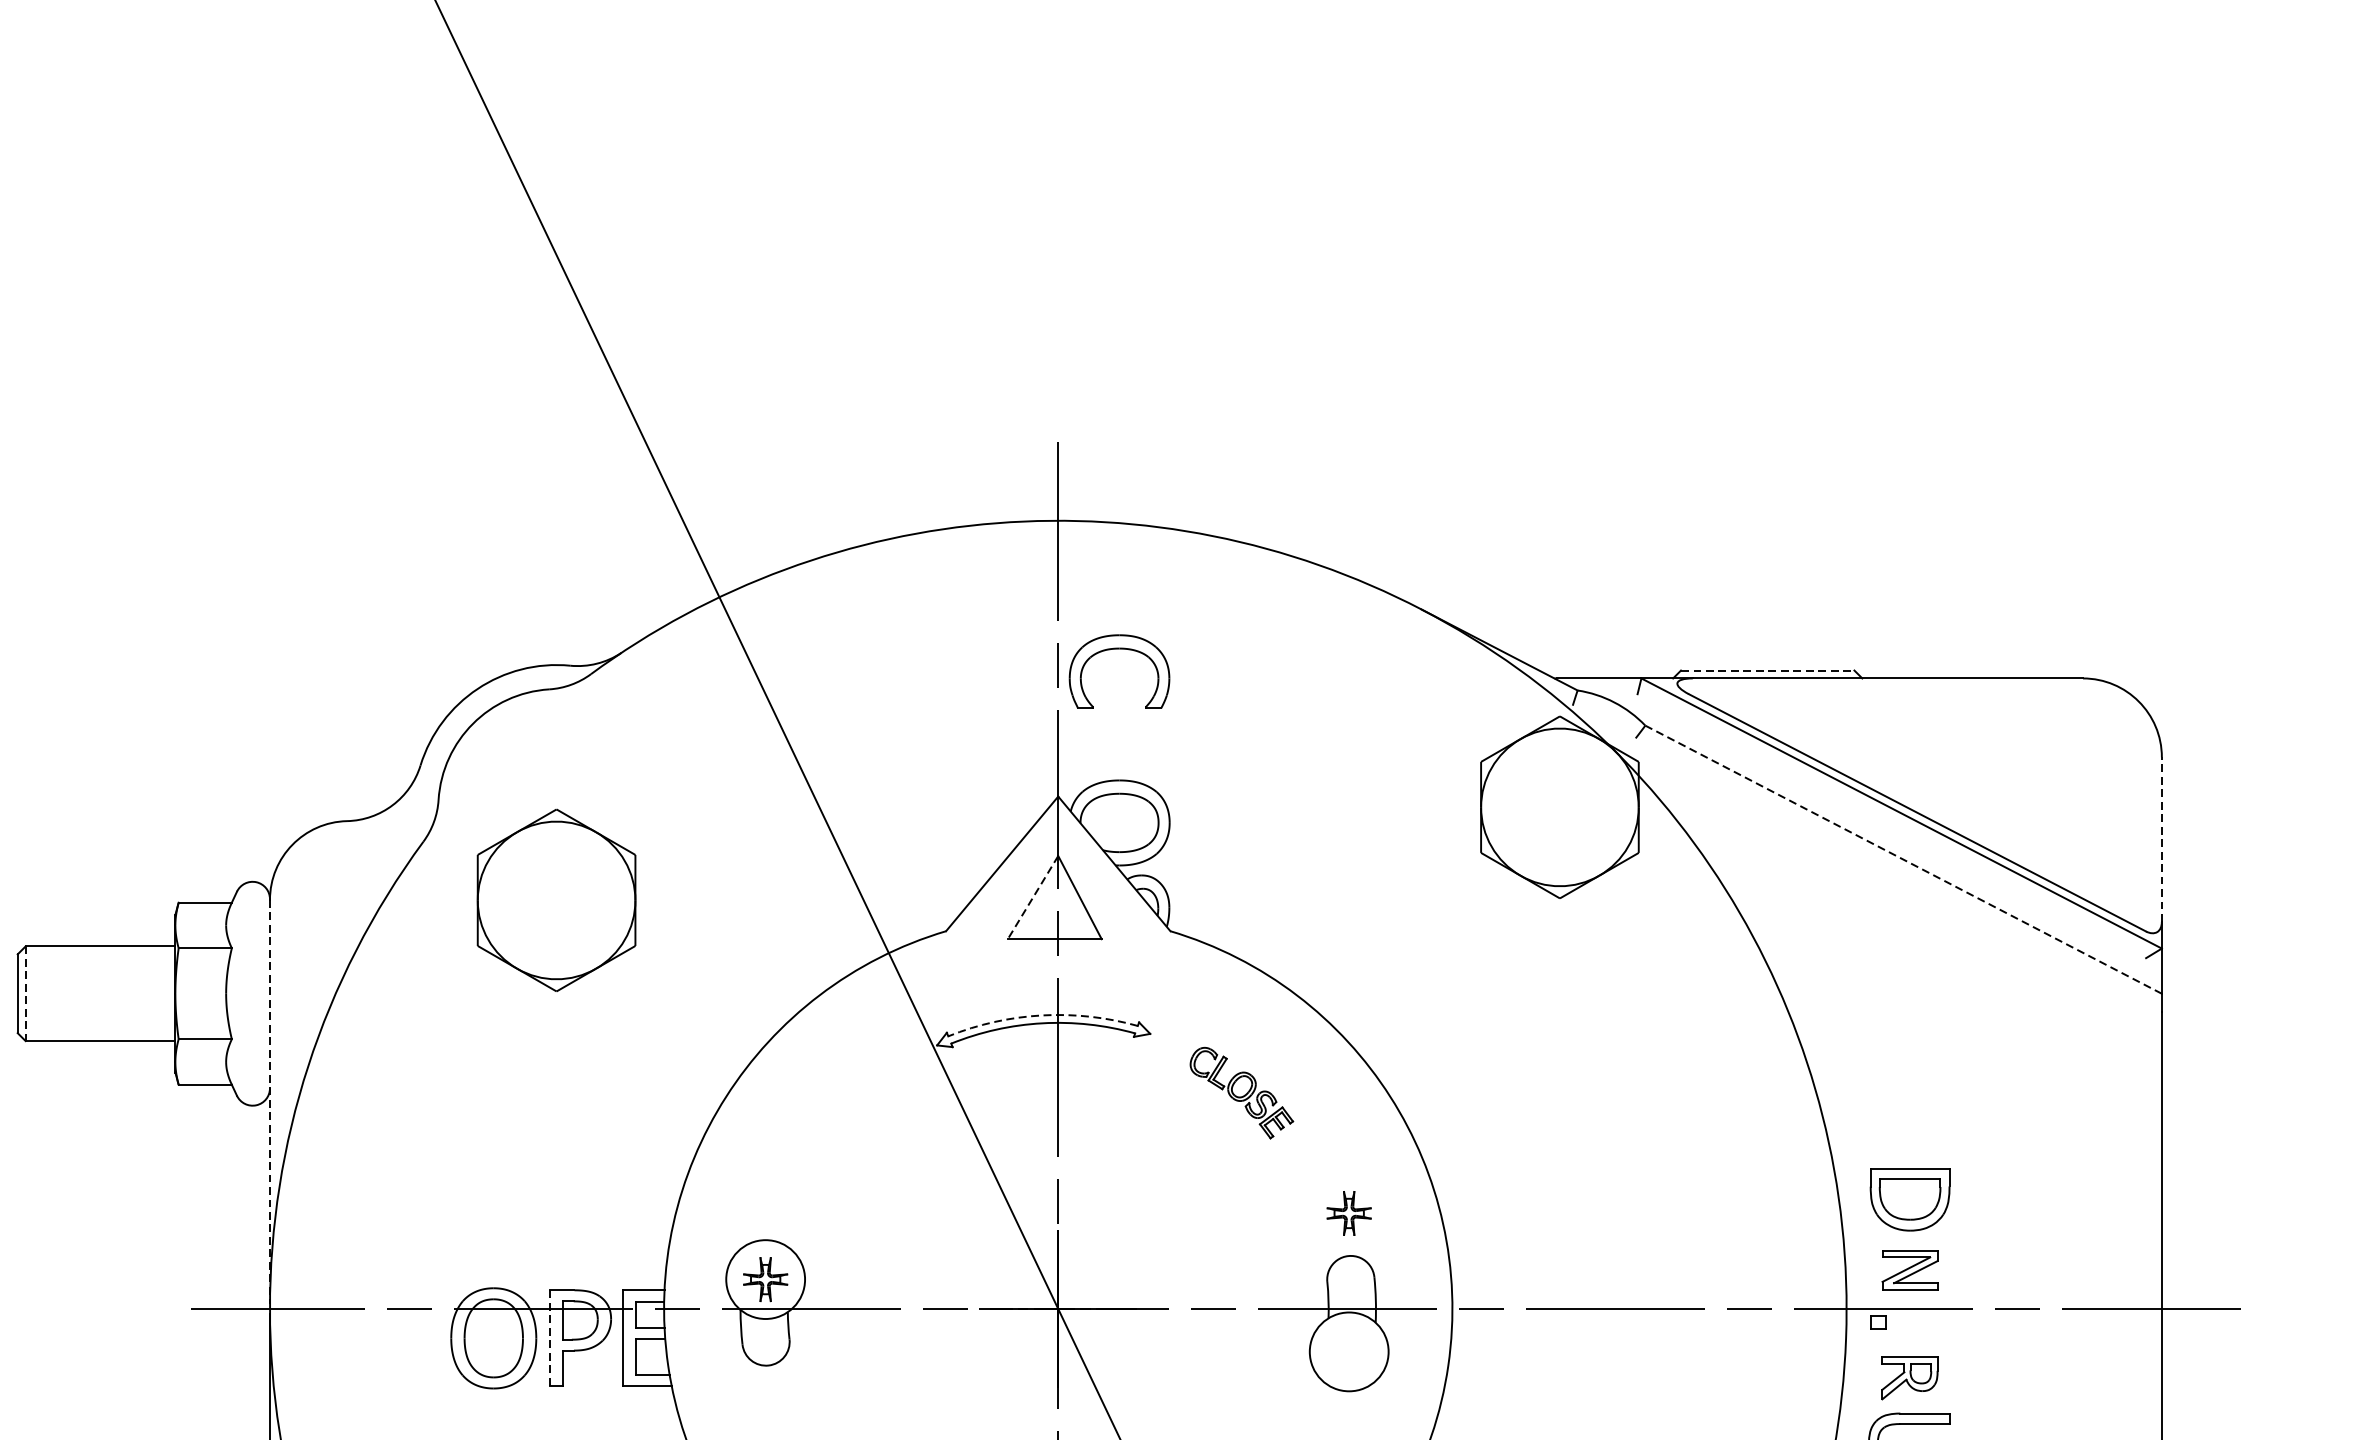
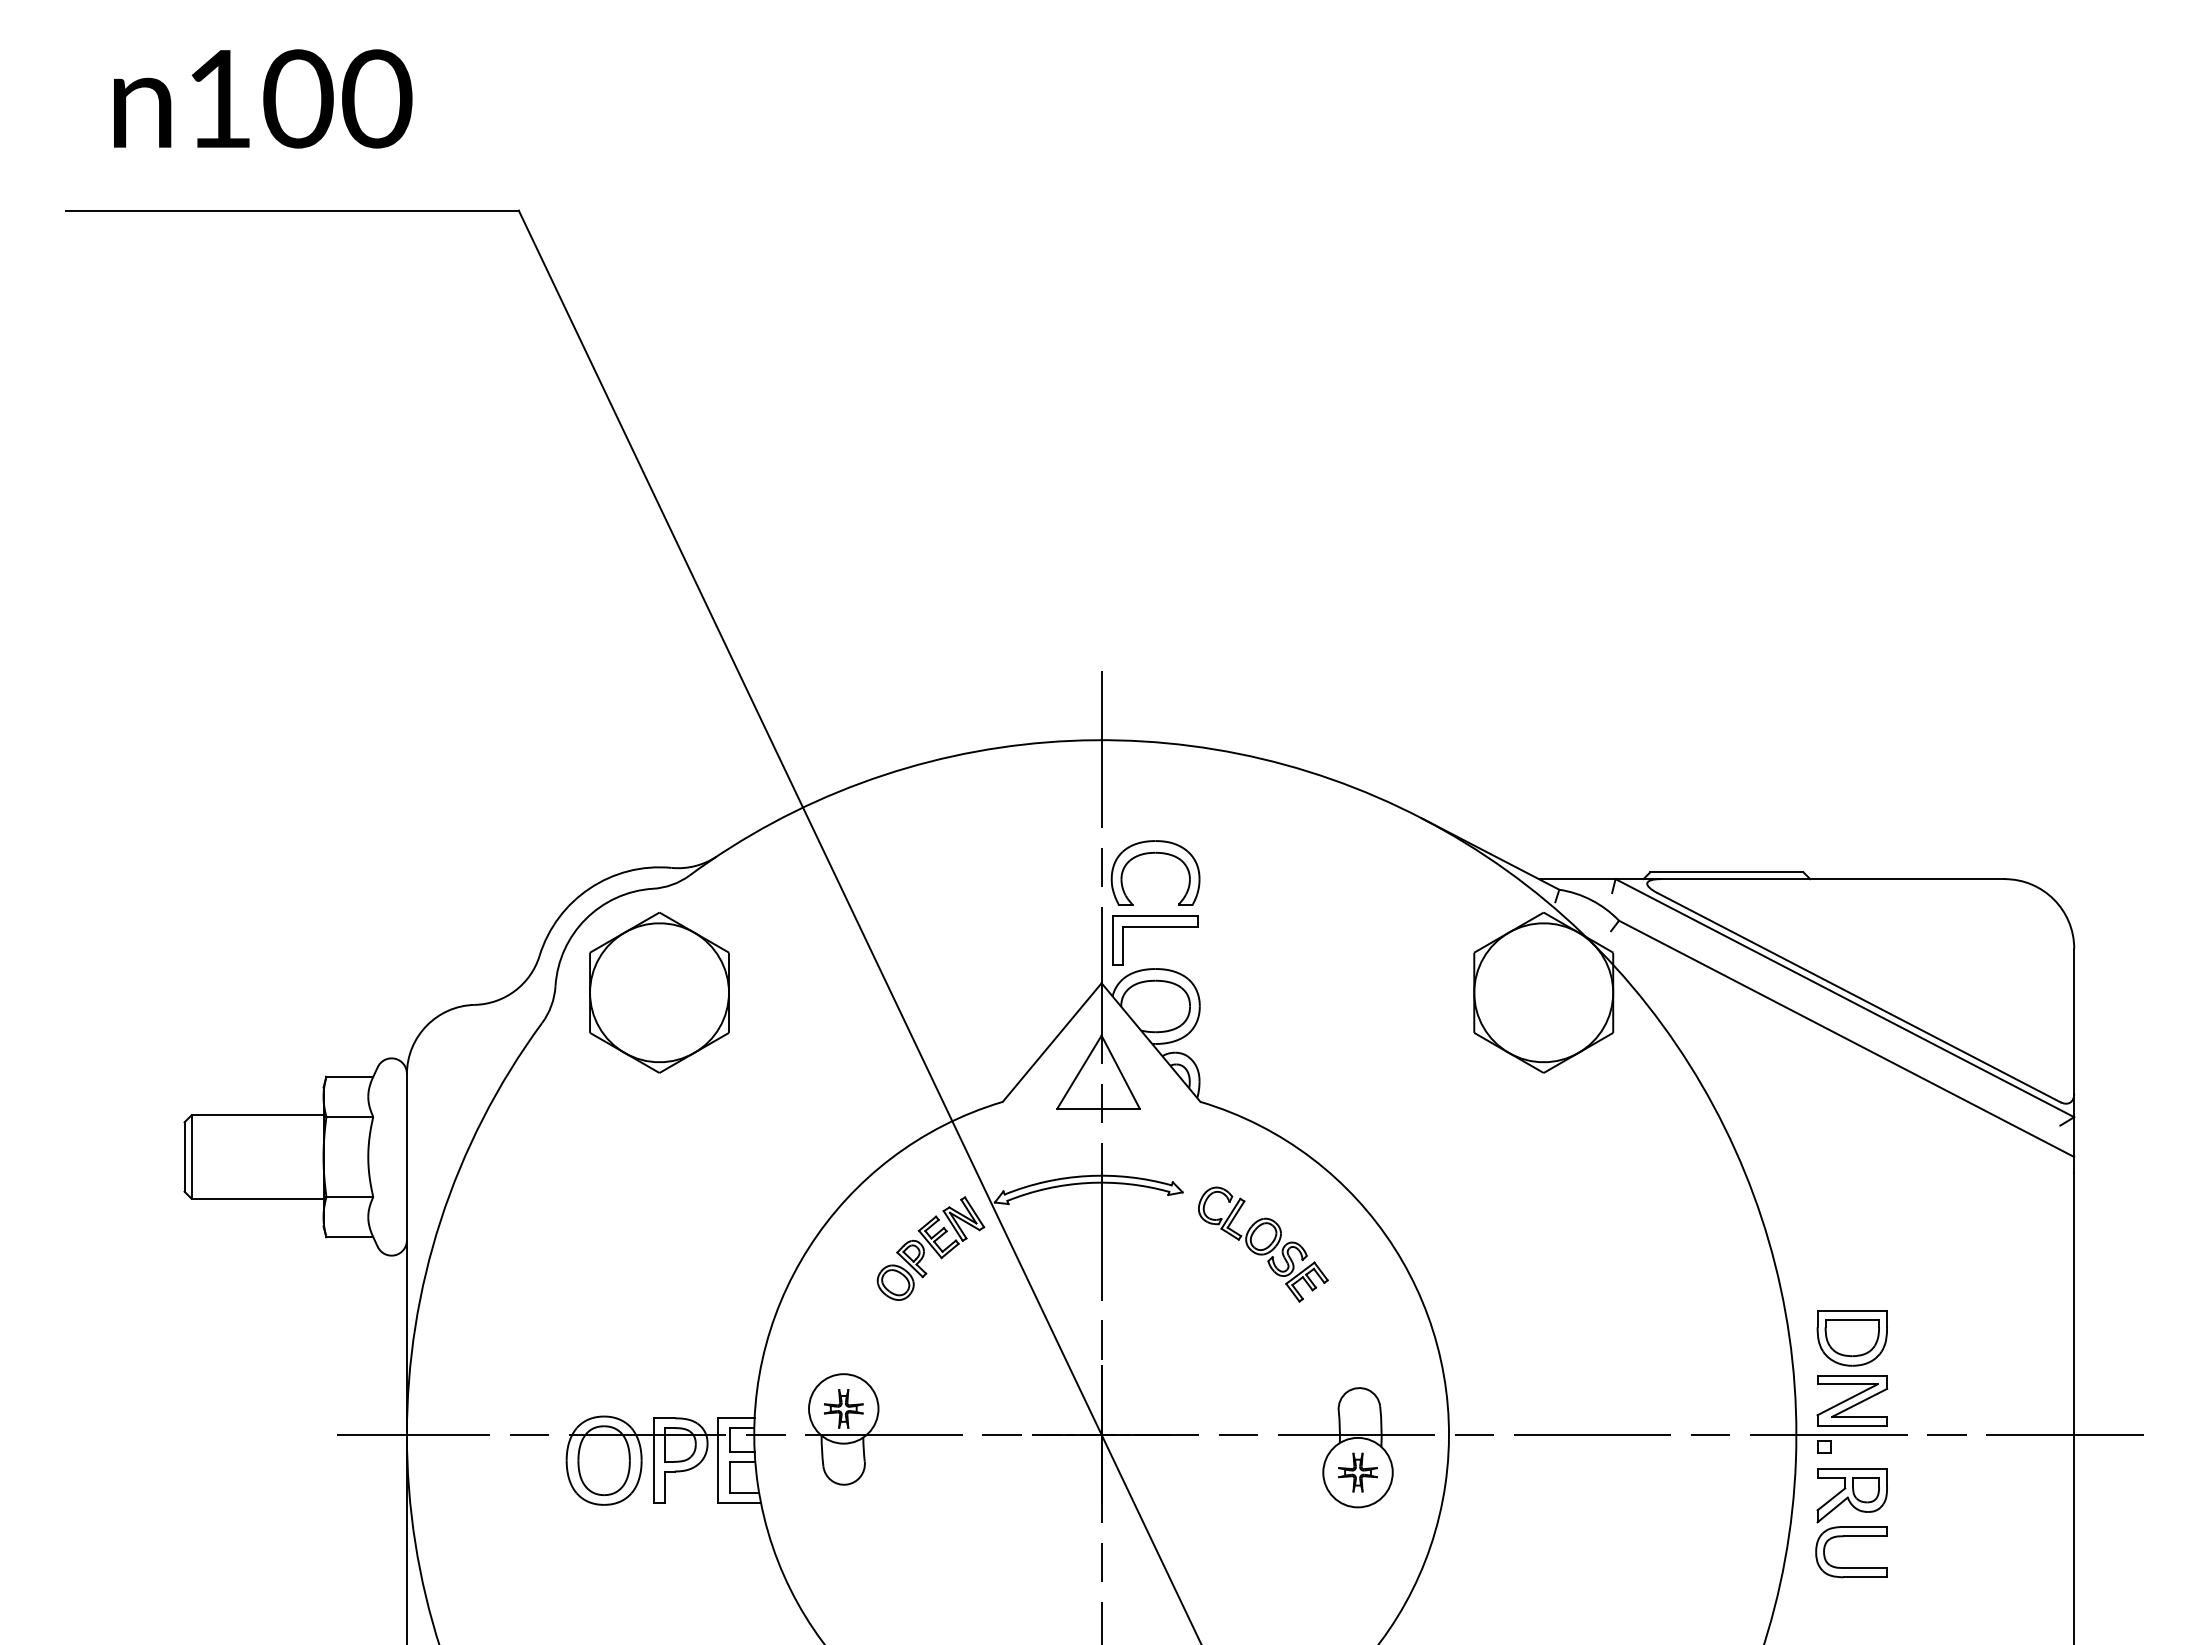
line: (1768, 670) -> (1727, 872), dashed -> solid
part: (1119, 733) -> (1155, 927), added
line: (2162, 839) -> (2074, 1021), dashed -> solid
line: (1903, 859) -> (1846, 1038), dashed -> solid
line: (1033, 897) -> (1079, 1072), dashed -> solid
part: (556, 900) -> (659, 992), moved
line: (25, 994) -> (191, 1157), dashed -> solid
arc: (1042, 1015) -> (1087, 1176), dashed -> solid
part: (1241, 1093) -> (1263, 1244), size x1.43
part: (864, 1097) -> (930, 1248), added
line: (269, 1102) -> (406, 1252), dashed -> solid
part: (1348, 1213) -> (1357, 1472), moved
part: (1910, 1270) -> (1852, 1400), size x1.43
line: (549, 1339) -> (653, 1461), dashed -> solid
part: (1909, 1377) -> (1851, 1495), size x1.43

